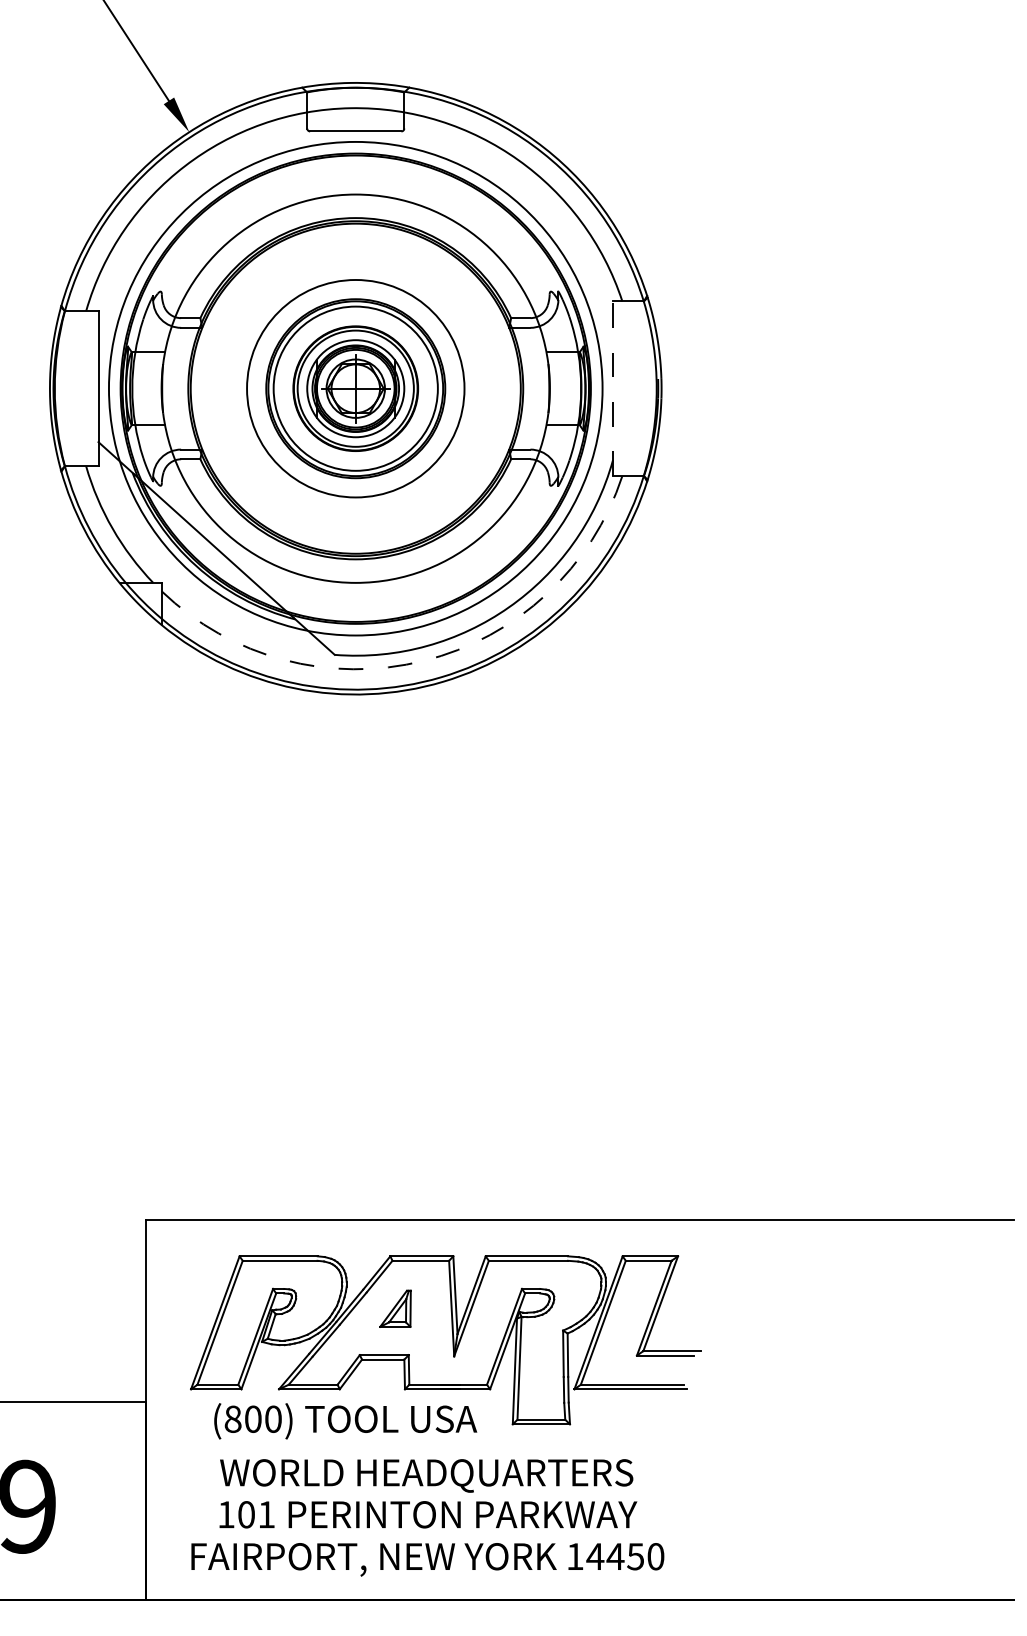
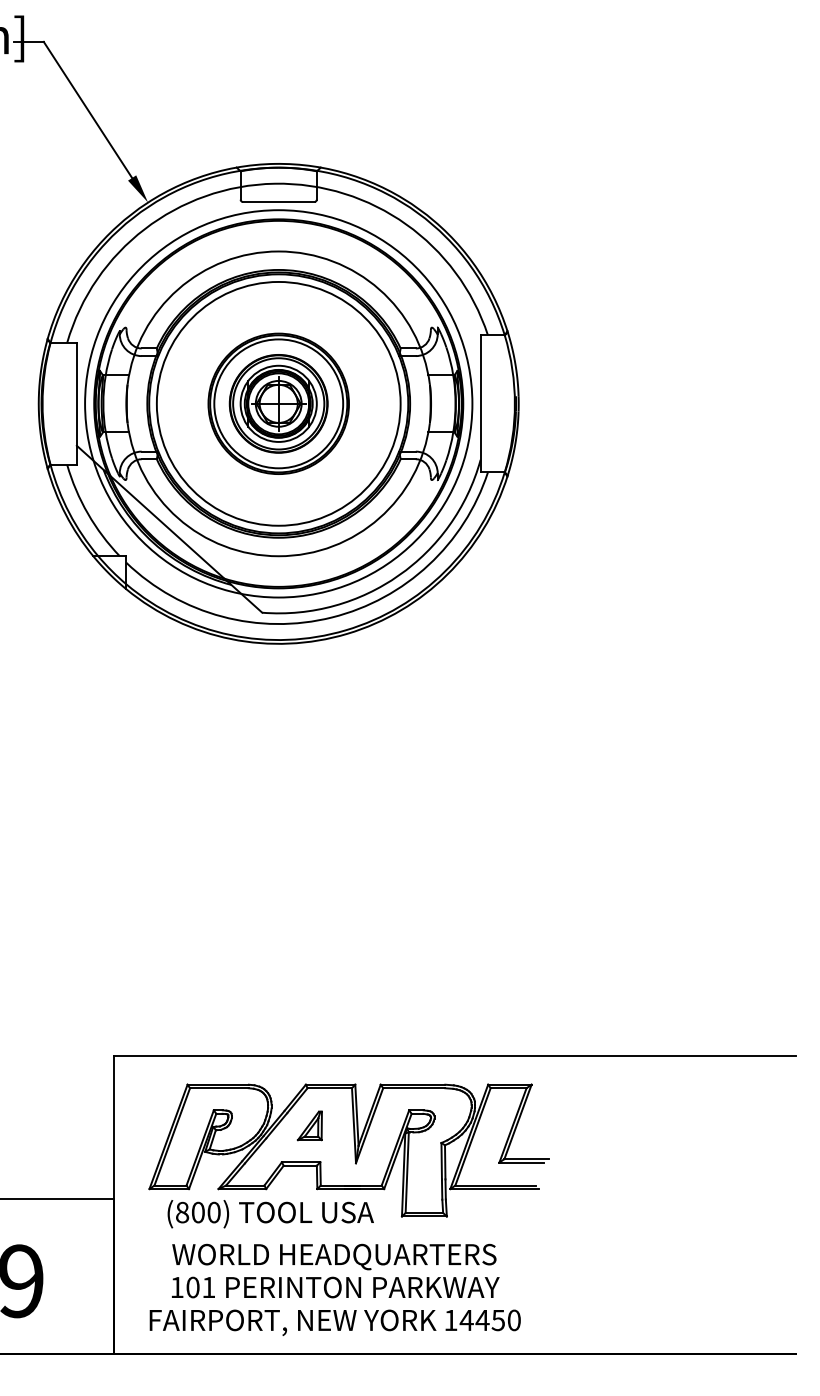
circle: (355, 388) -> (278, 403), size x1.43
line: (612, 388) -> (480, 403), dashed -> solid
arc: (424, 660) -> (332, 617), dashed -> solid

